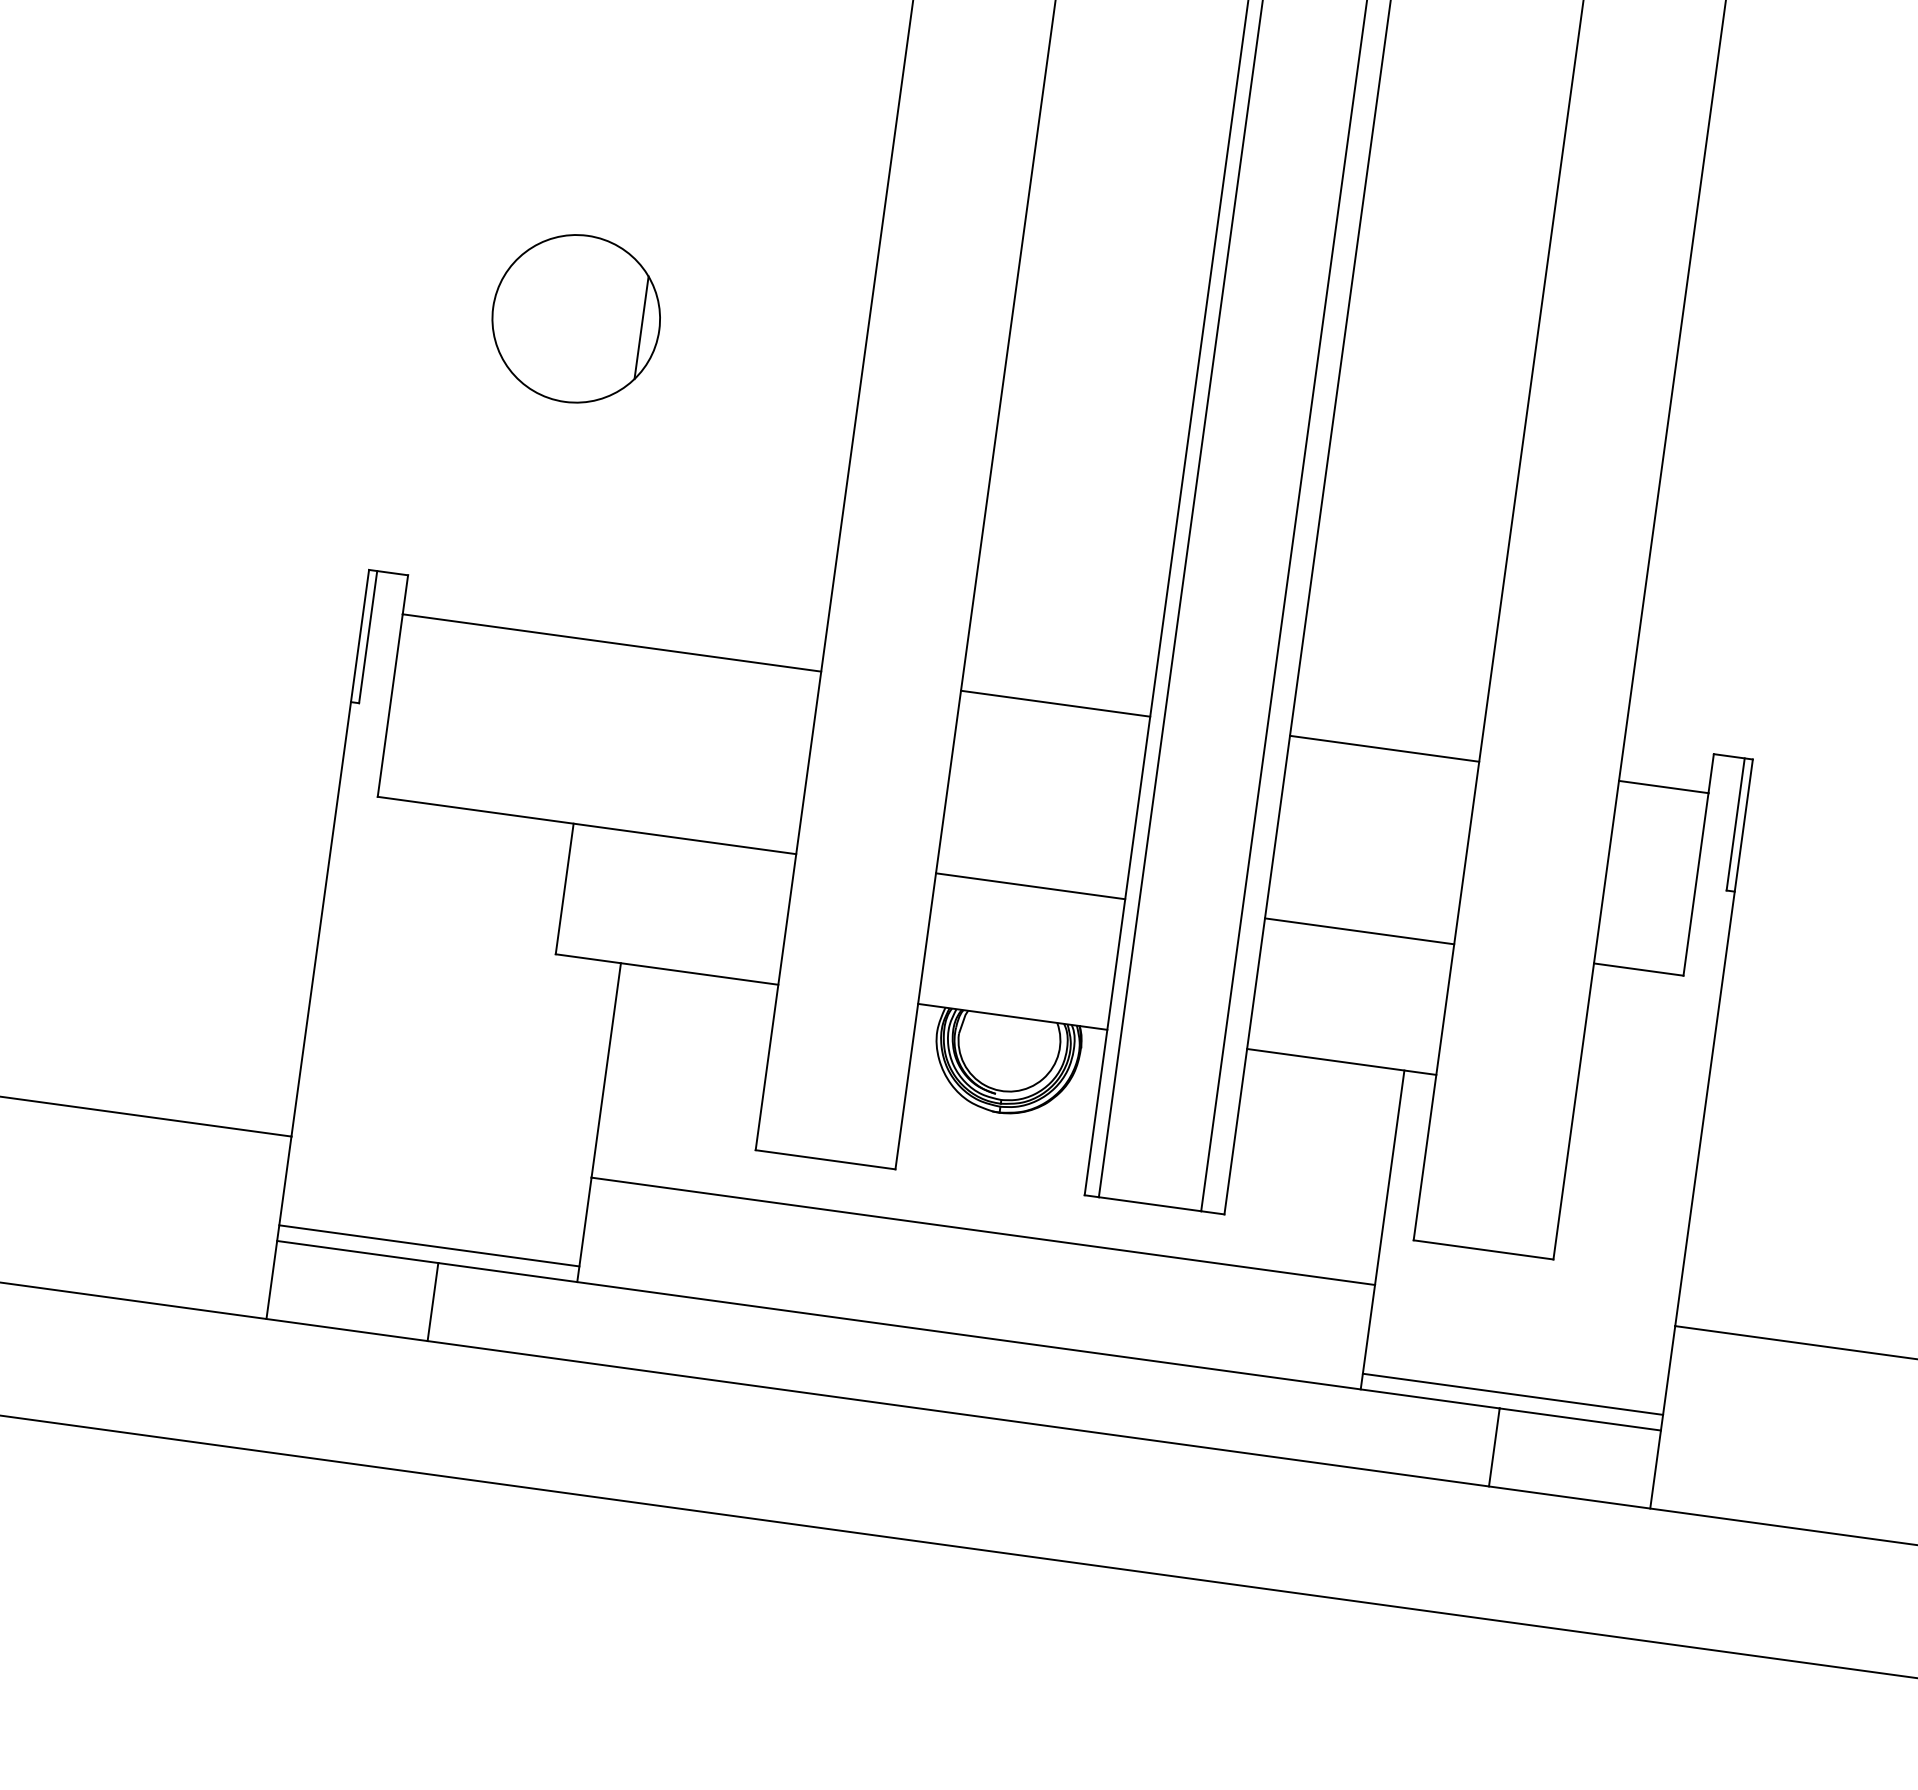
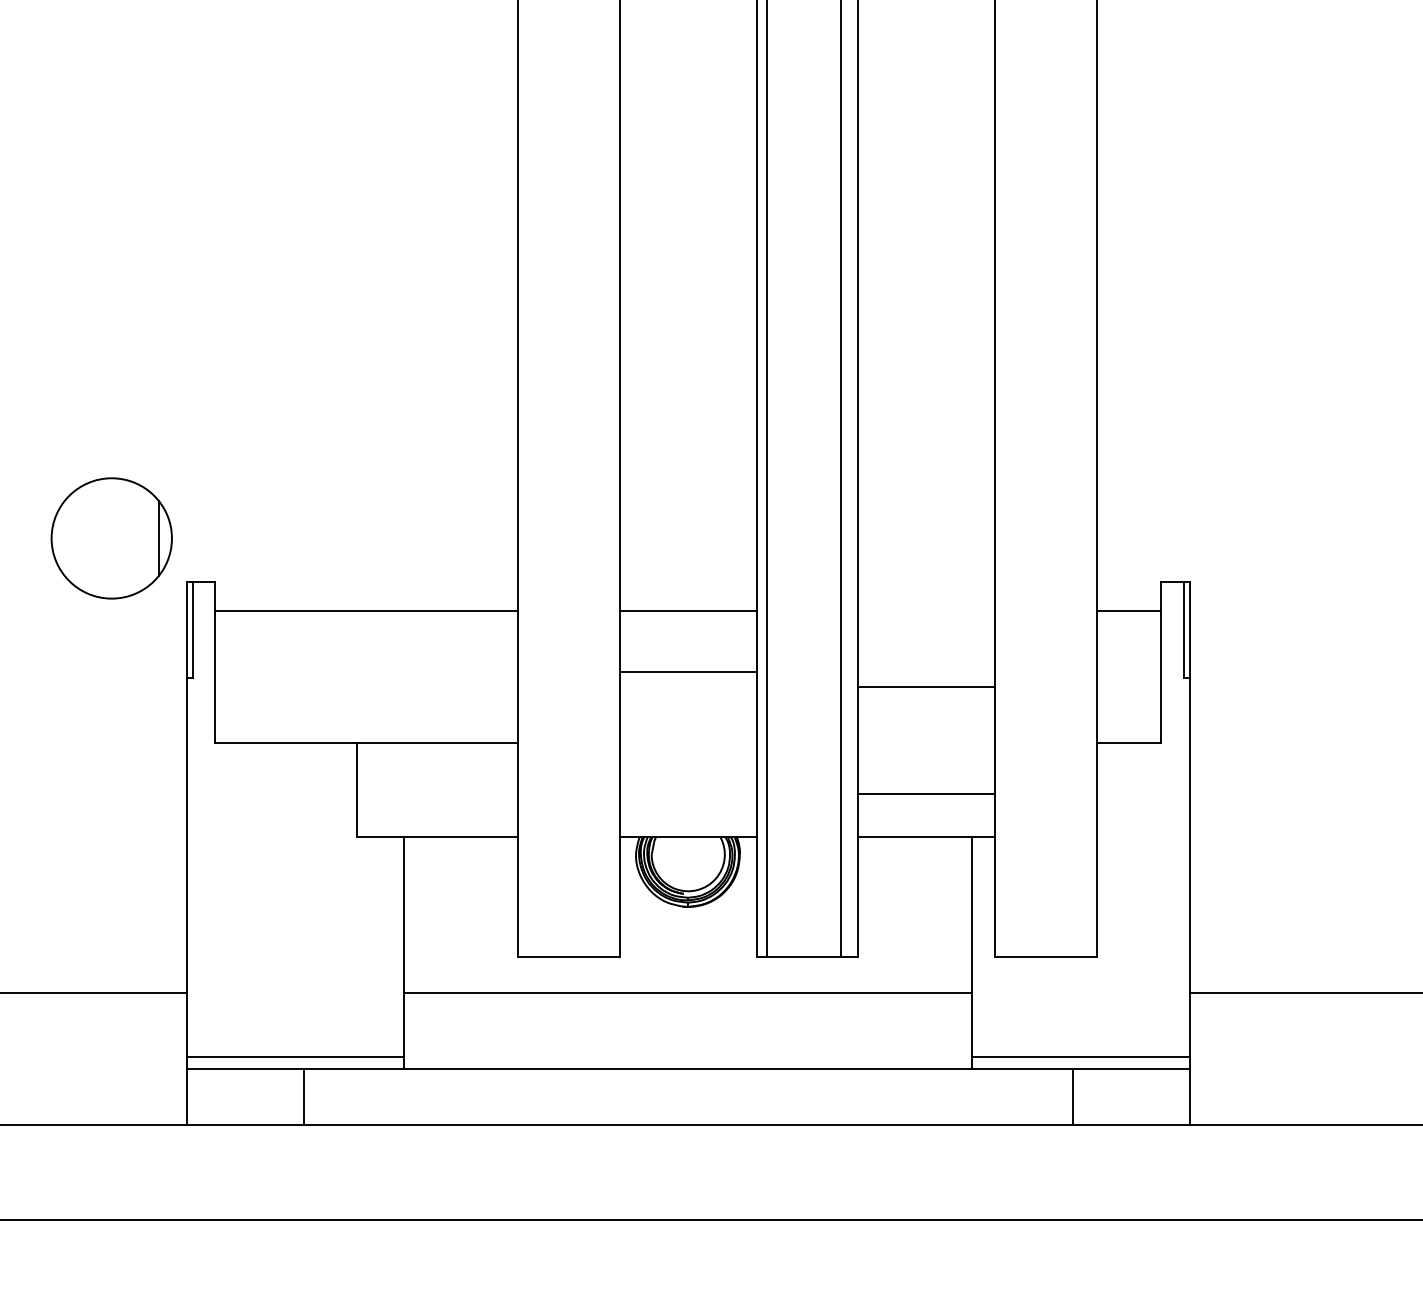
part: (575, 318) -> (111, 538), moved
line: (1384, 748) -> (926, 686), moved
line: (1029, 885) -> (687, 671), moved
line: (1359, 930) -> (926, 793), moved

